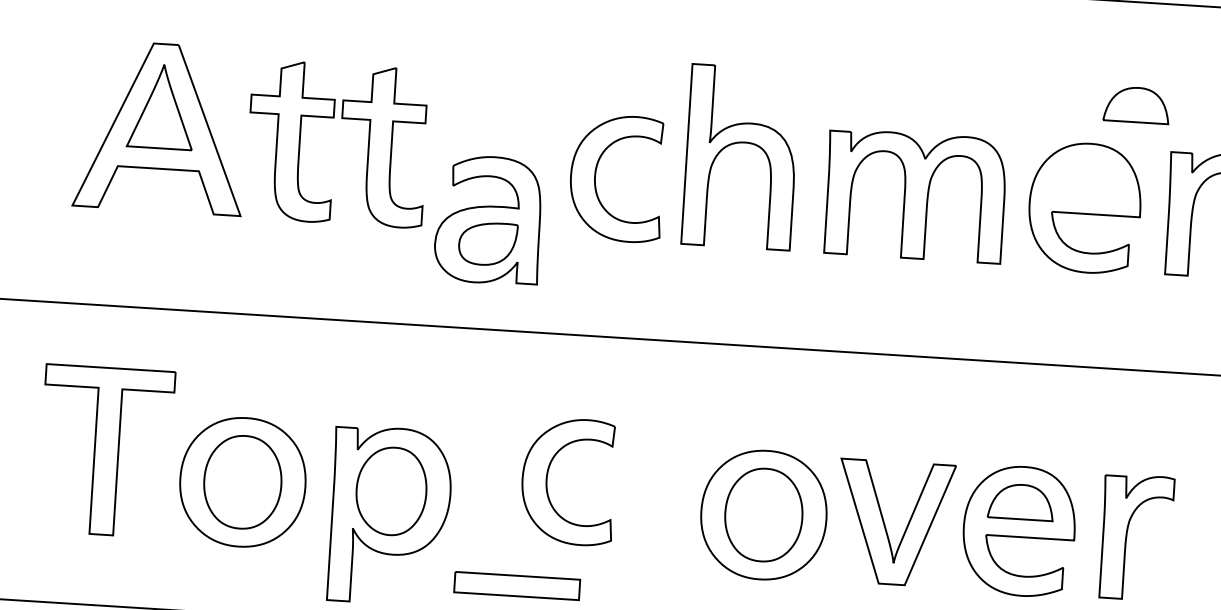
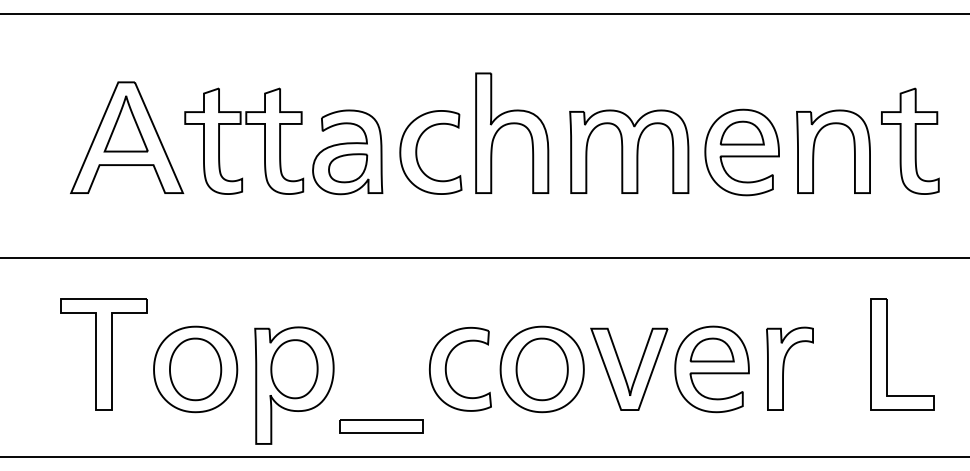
part: (1135, 104) -> (741, 132), moved
part: (488, 220) -> (347, 152), moved
part: (547, 480) -> (446, 369), moved

